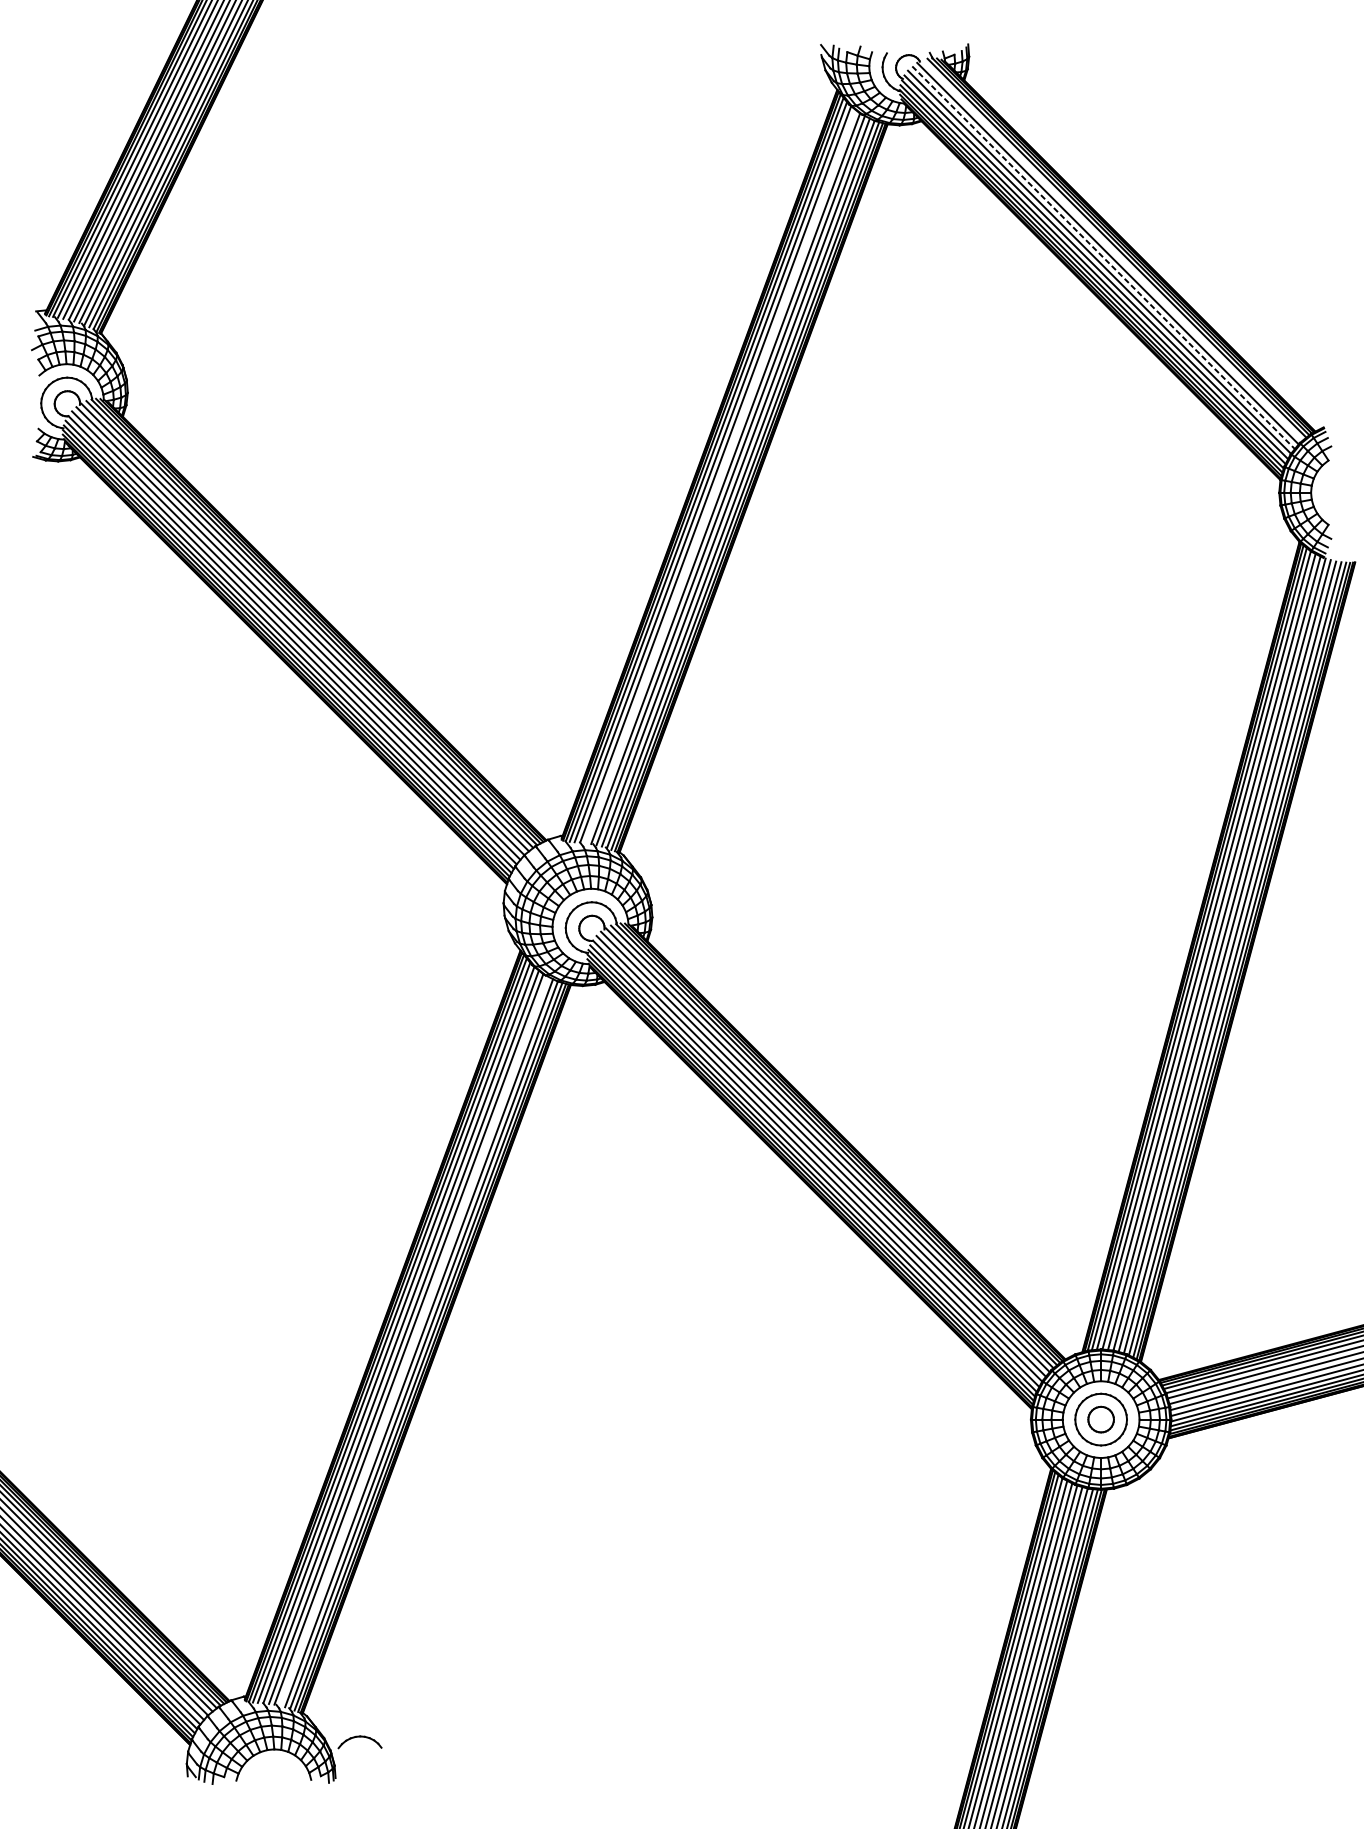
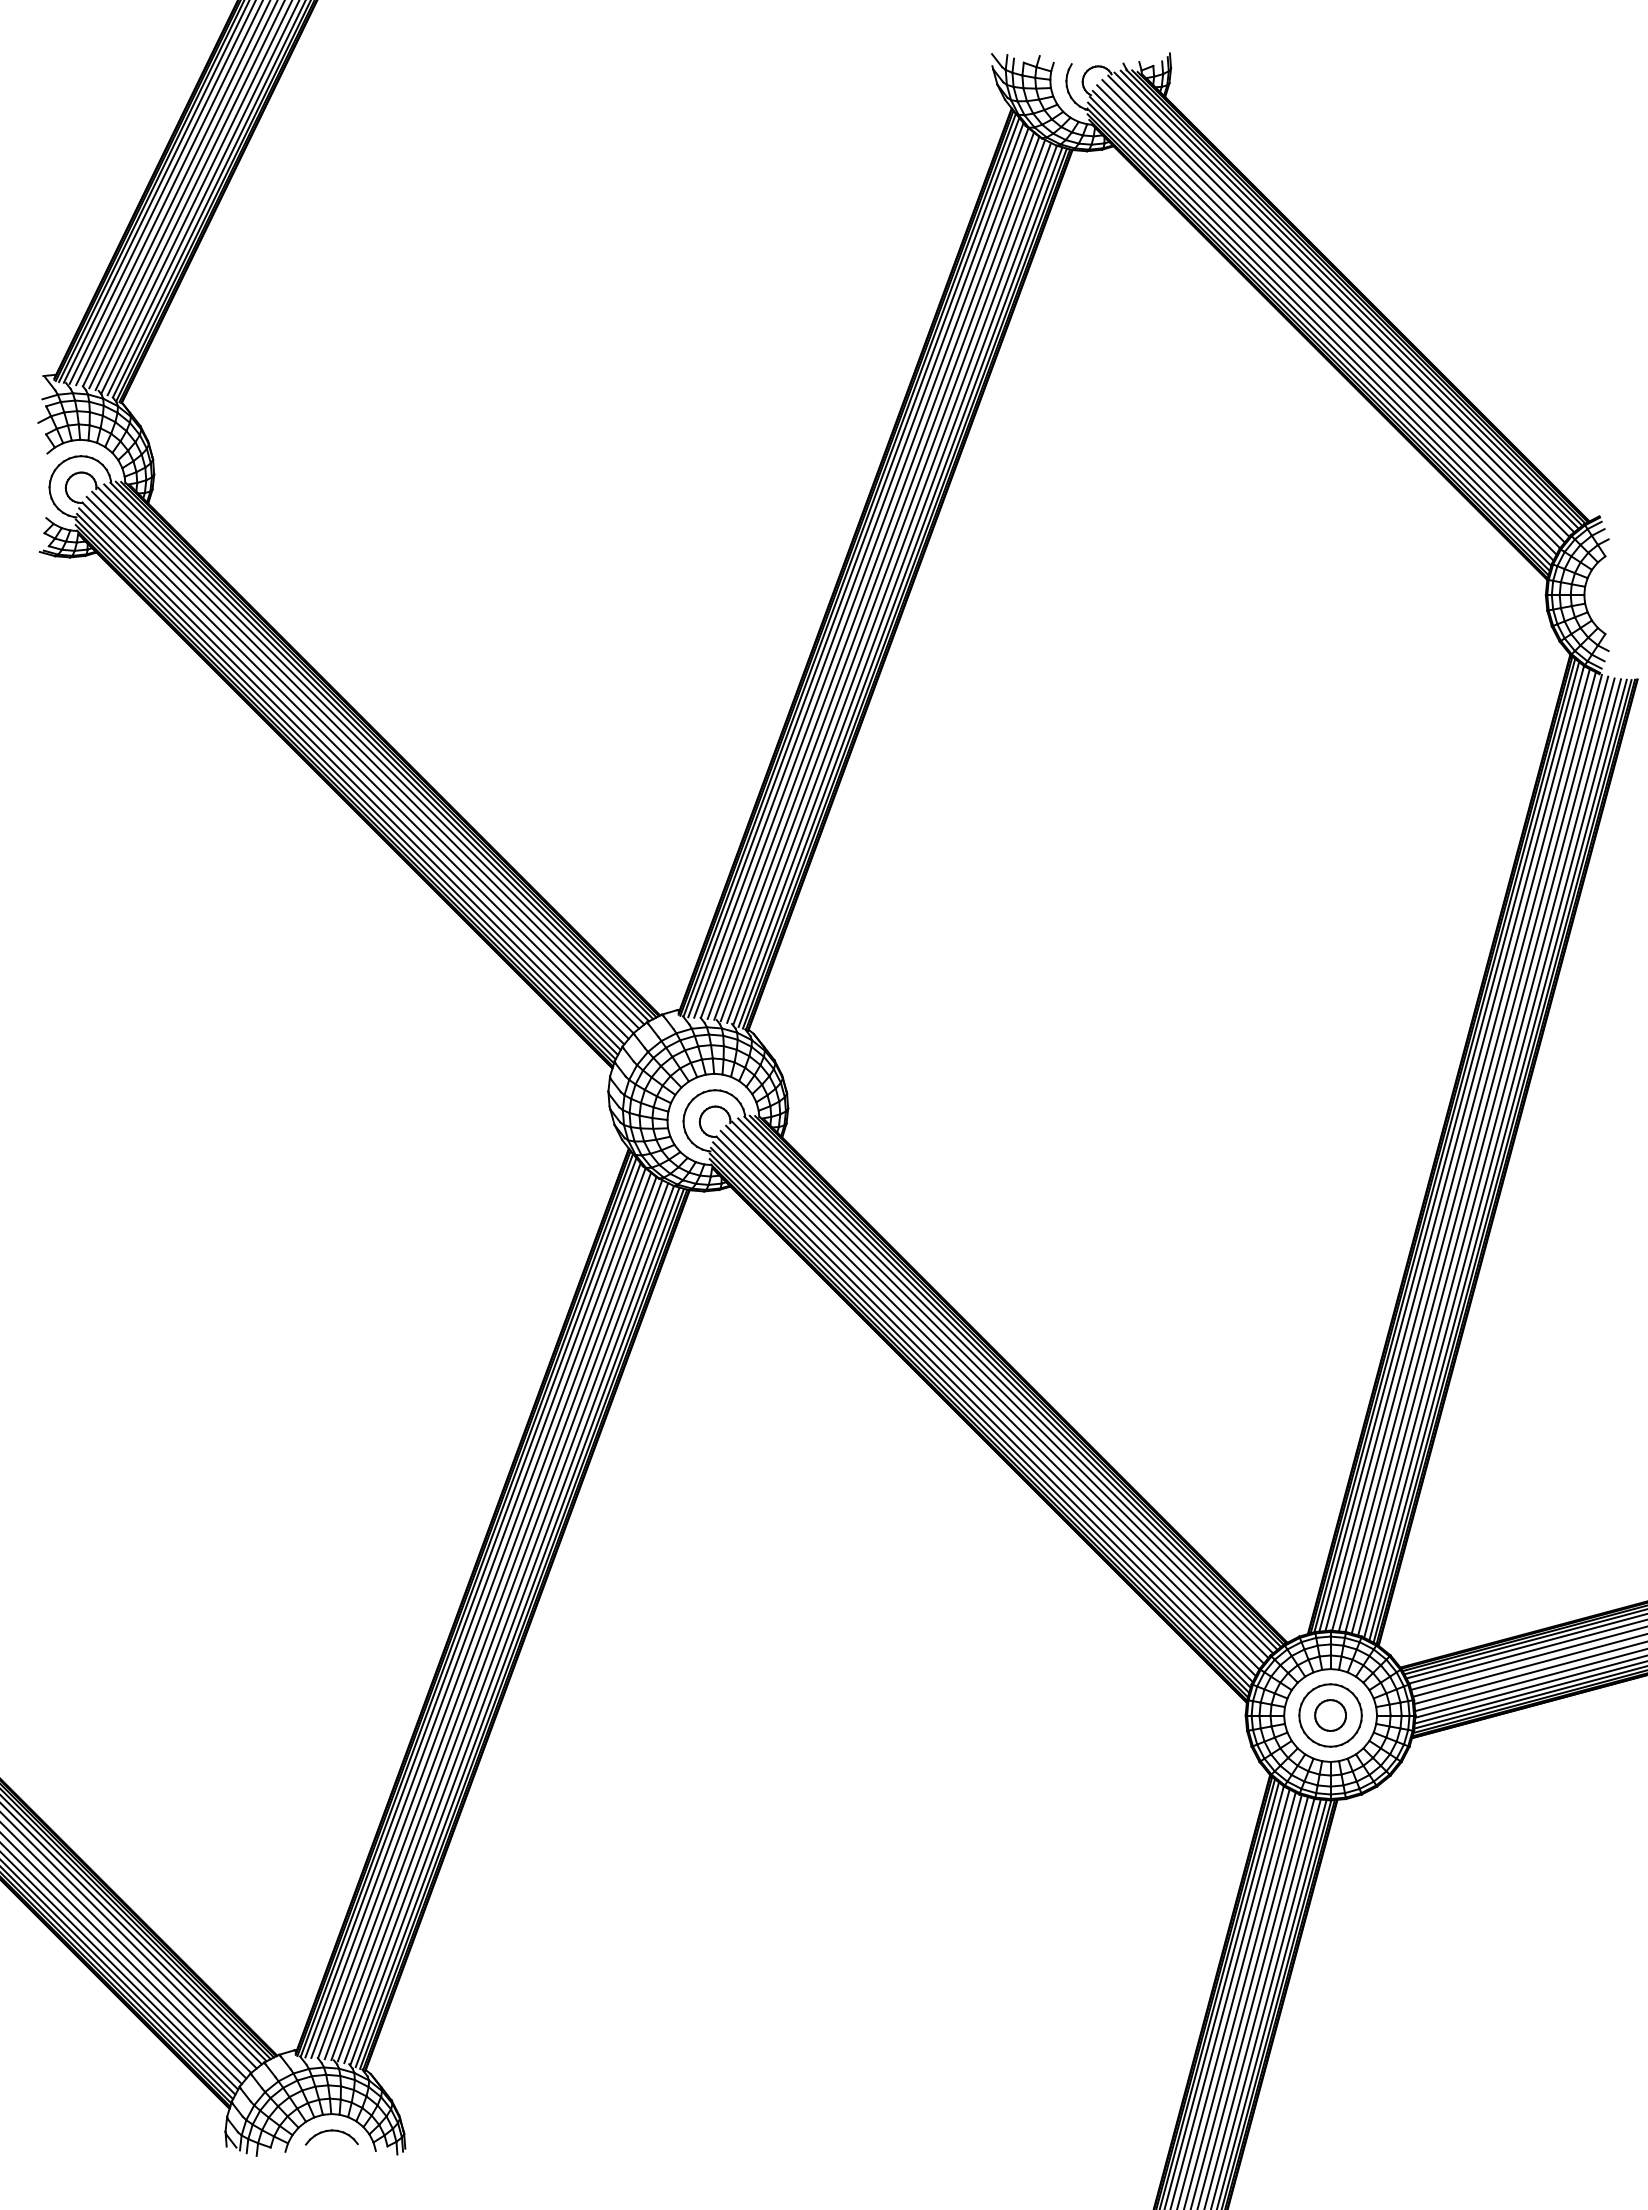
line: (1112, 250) -> (1344, 302), added
line: (1103, 257) -> (1333, 311), dashed -> solid
line: (720, 476) -> (870, 575), added
line: (413, 1341) -> (499, 1620), added
part: (359, 1742) -> (331, 2137), moved

